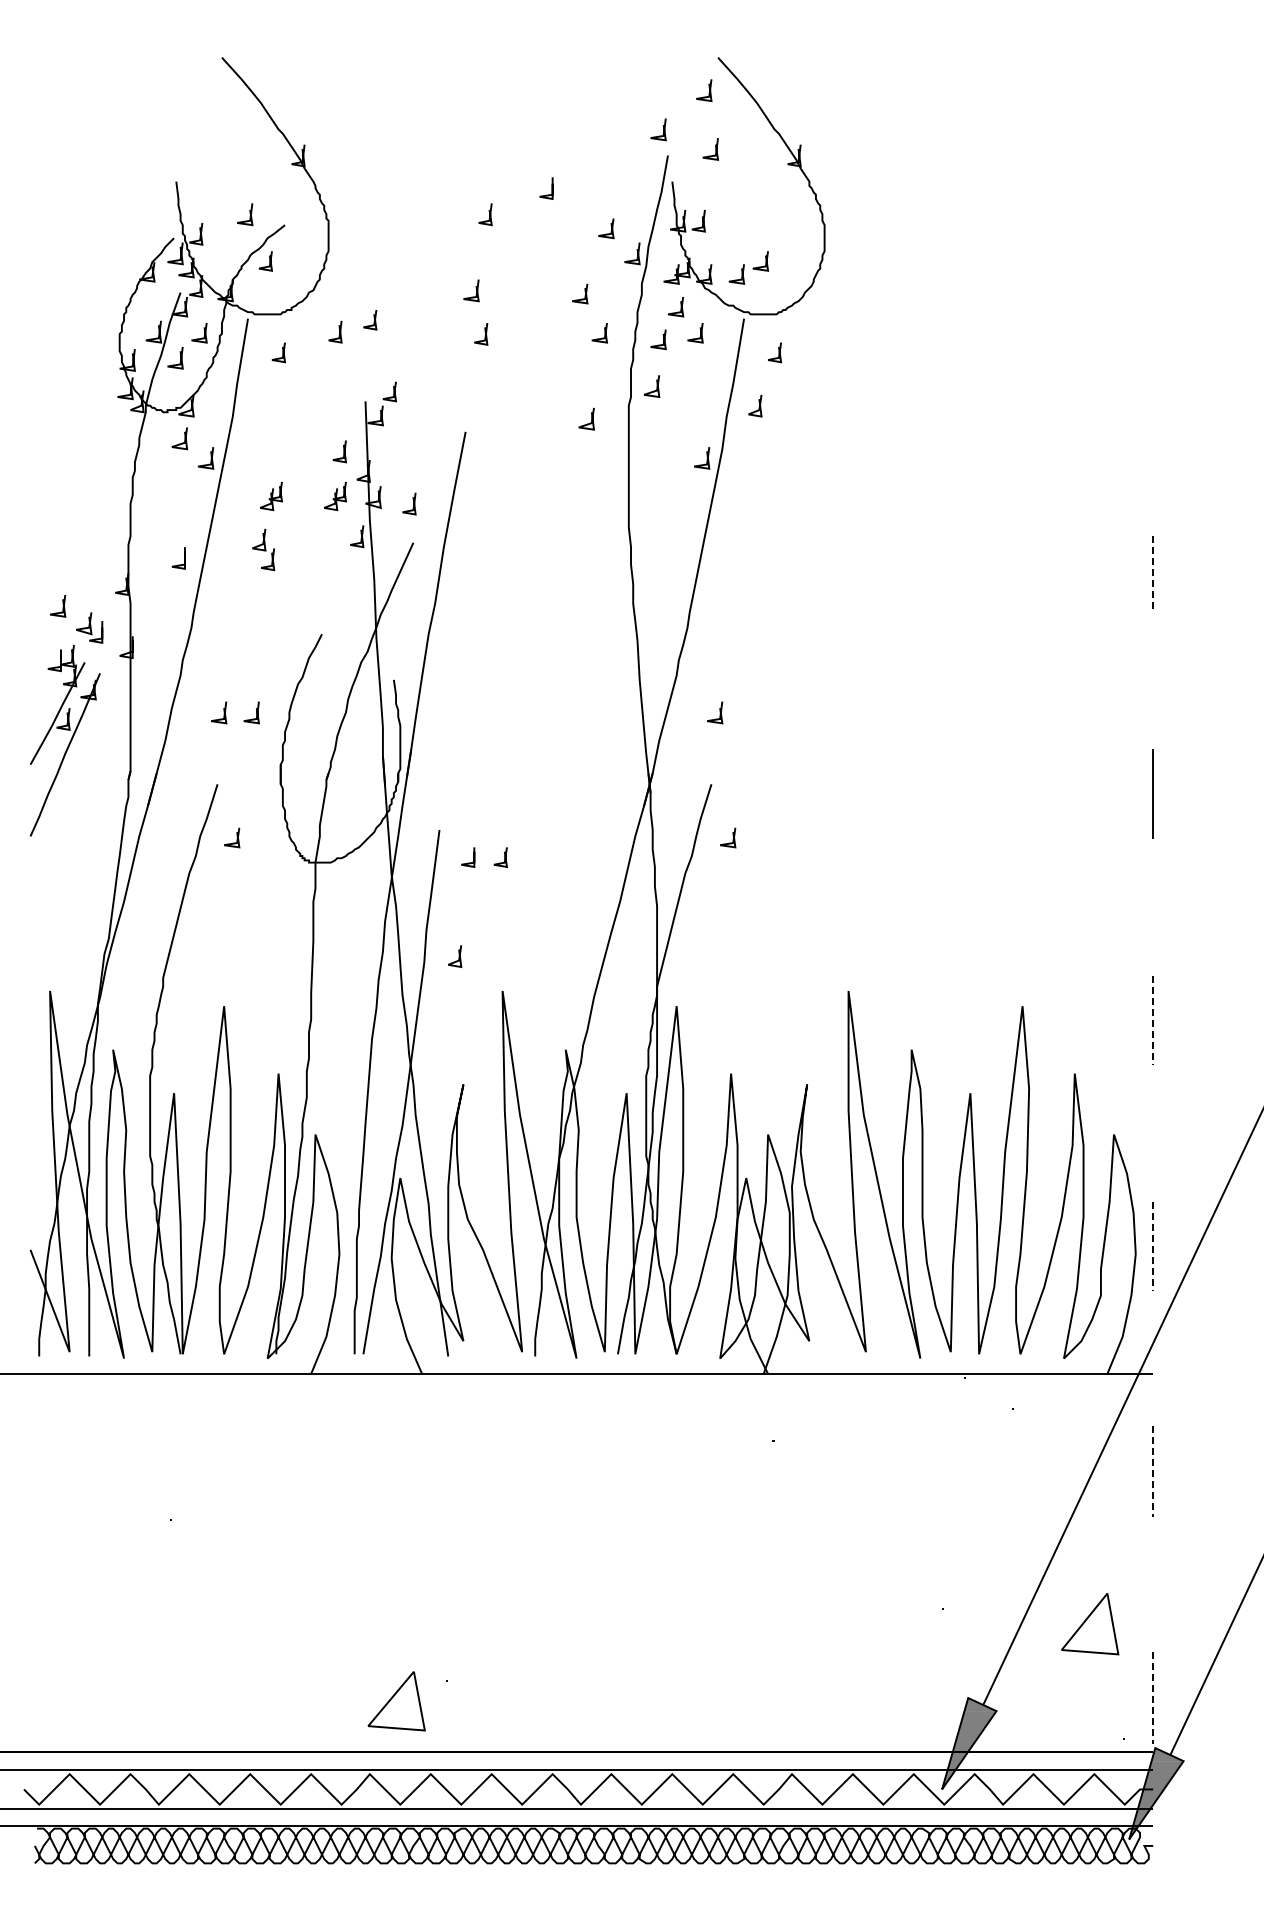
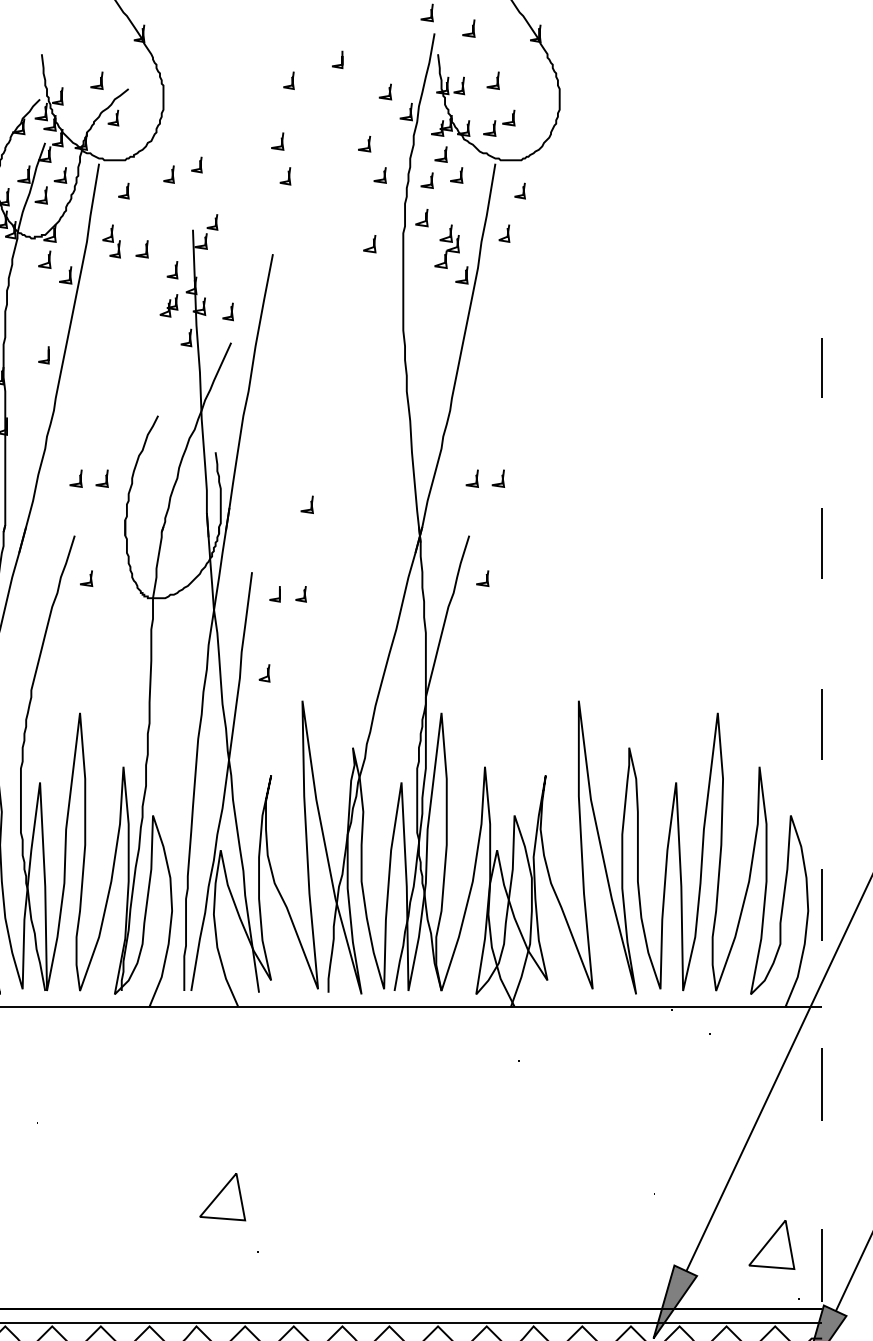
line: (745, 213) -> (496, 79), added
part: (683, 422) -> (446, 246), added
line: (306, 425) -> (145, 249), added
part: (271, 496) -> (117, 305), removed
part: (263, 549) -> (111, 241), moved
line: (1153, 574) -> (822, 368), dashed -> solid
line: (752, 712) -> (502, 478), added
line: (512, 742) -> (310, 502), added
line: (1153, 1020) -> (822, 724), dashed -> solid
line: (1153, 1246) -> (822, 904), dashed -> solid
line: (1153, 1471) -> (822, 1084), dashed -> solid
part: (1090, 1624) -> (772, 1245), moved
line: (1153, 1698) -> (822, 1265), dashed -> solid
part: (396, 1701) -> (222, 1197), moved

